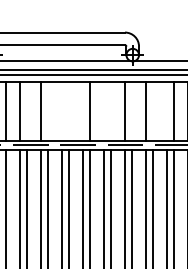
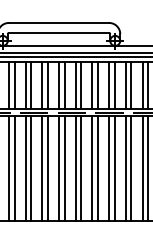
line: (27, 111) -> (31, 85), added
line: (47, 111) -> (47, 85), added
line: (62, 111) -> (59, 85), added
line: (68, 111) -> (64, 85), added
line: (82, 111) -> (75, 85), added
line: (104, 111) -> (92, 85), added
line: (110, 111) -> (97, 85), added
line: (131, 111) -> (114, 85), added
line: (153, 111) -> (131, 85), added
line: (167, 111) -> (142, 85), added

